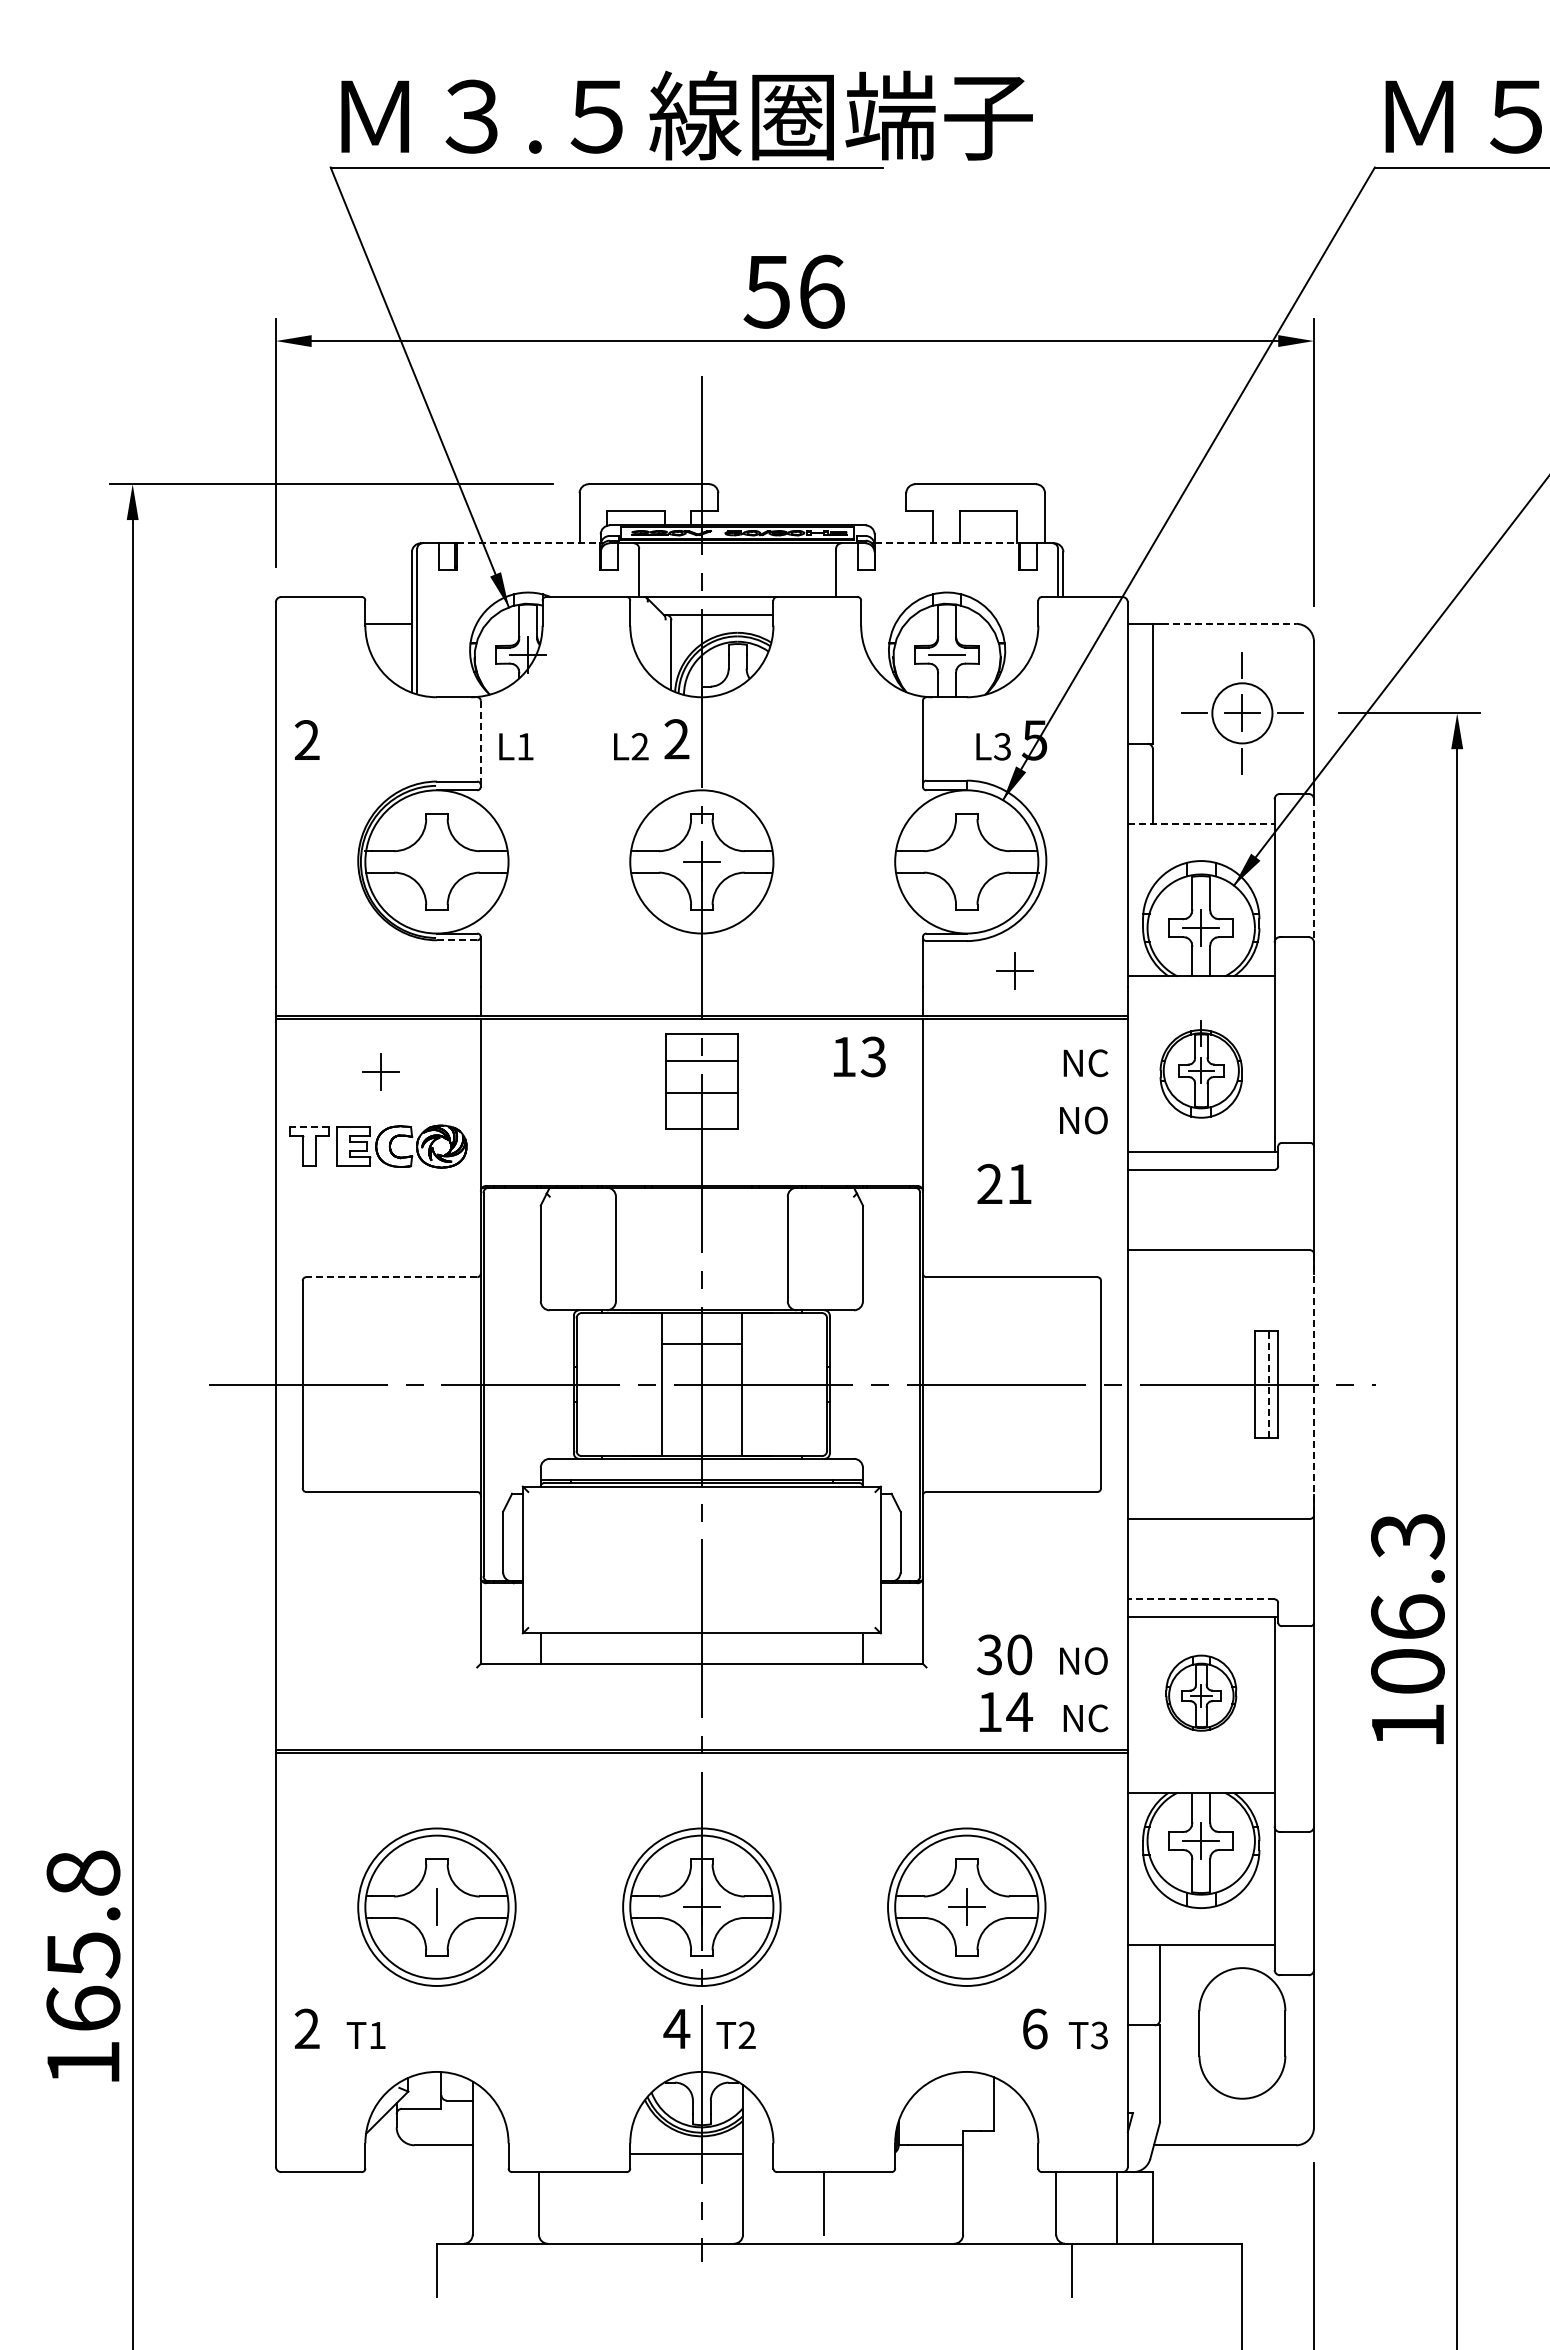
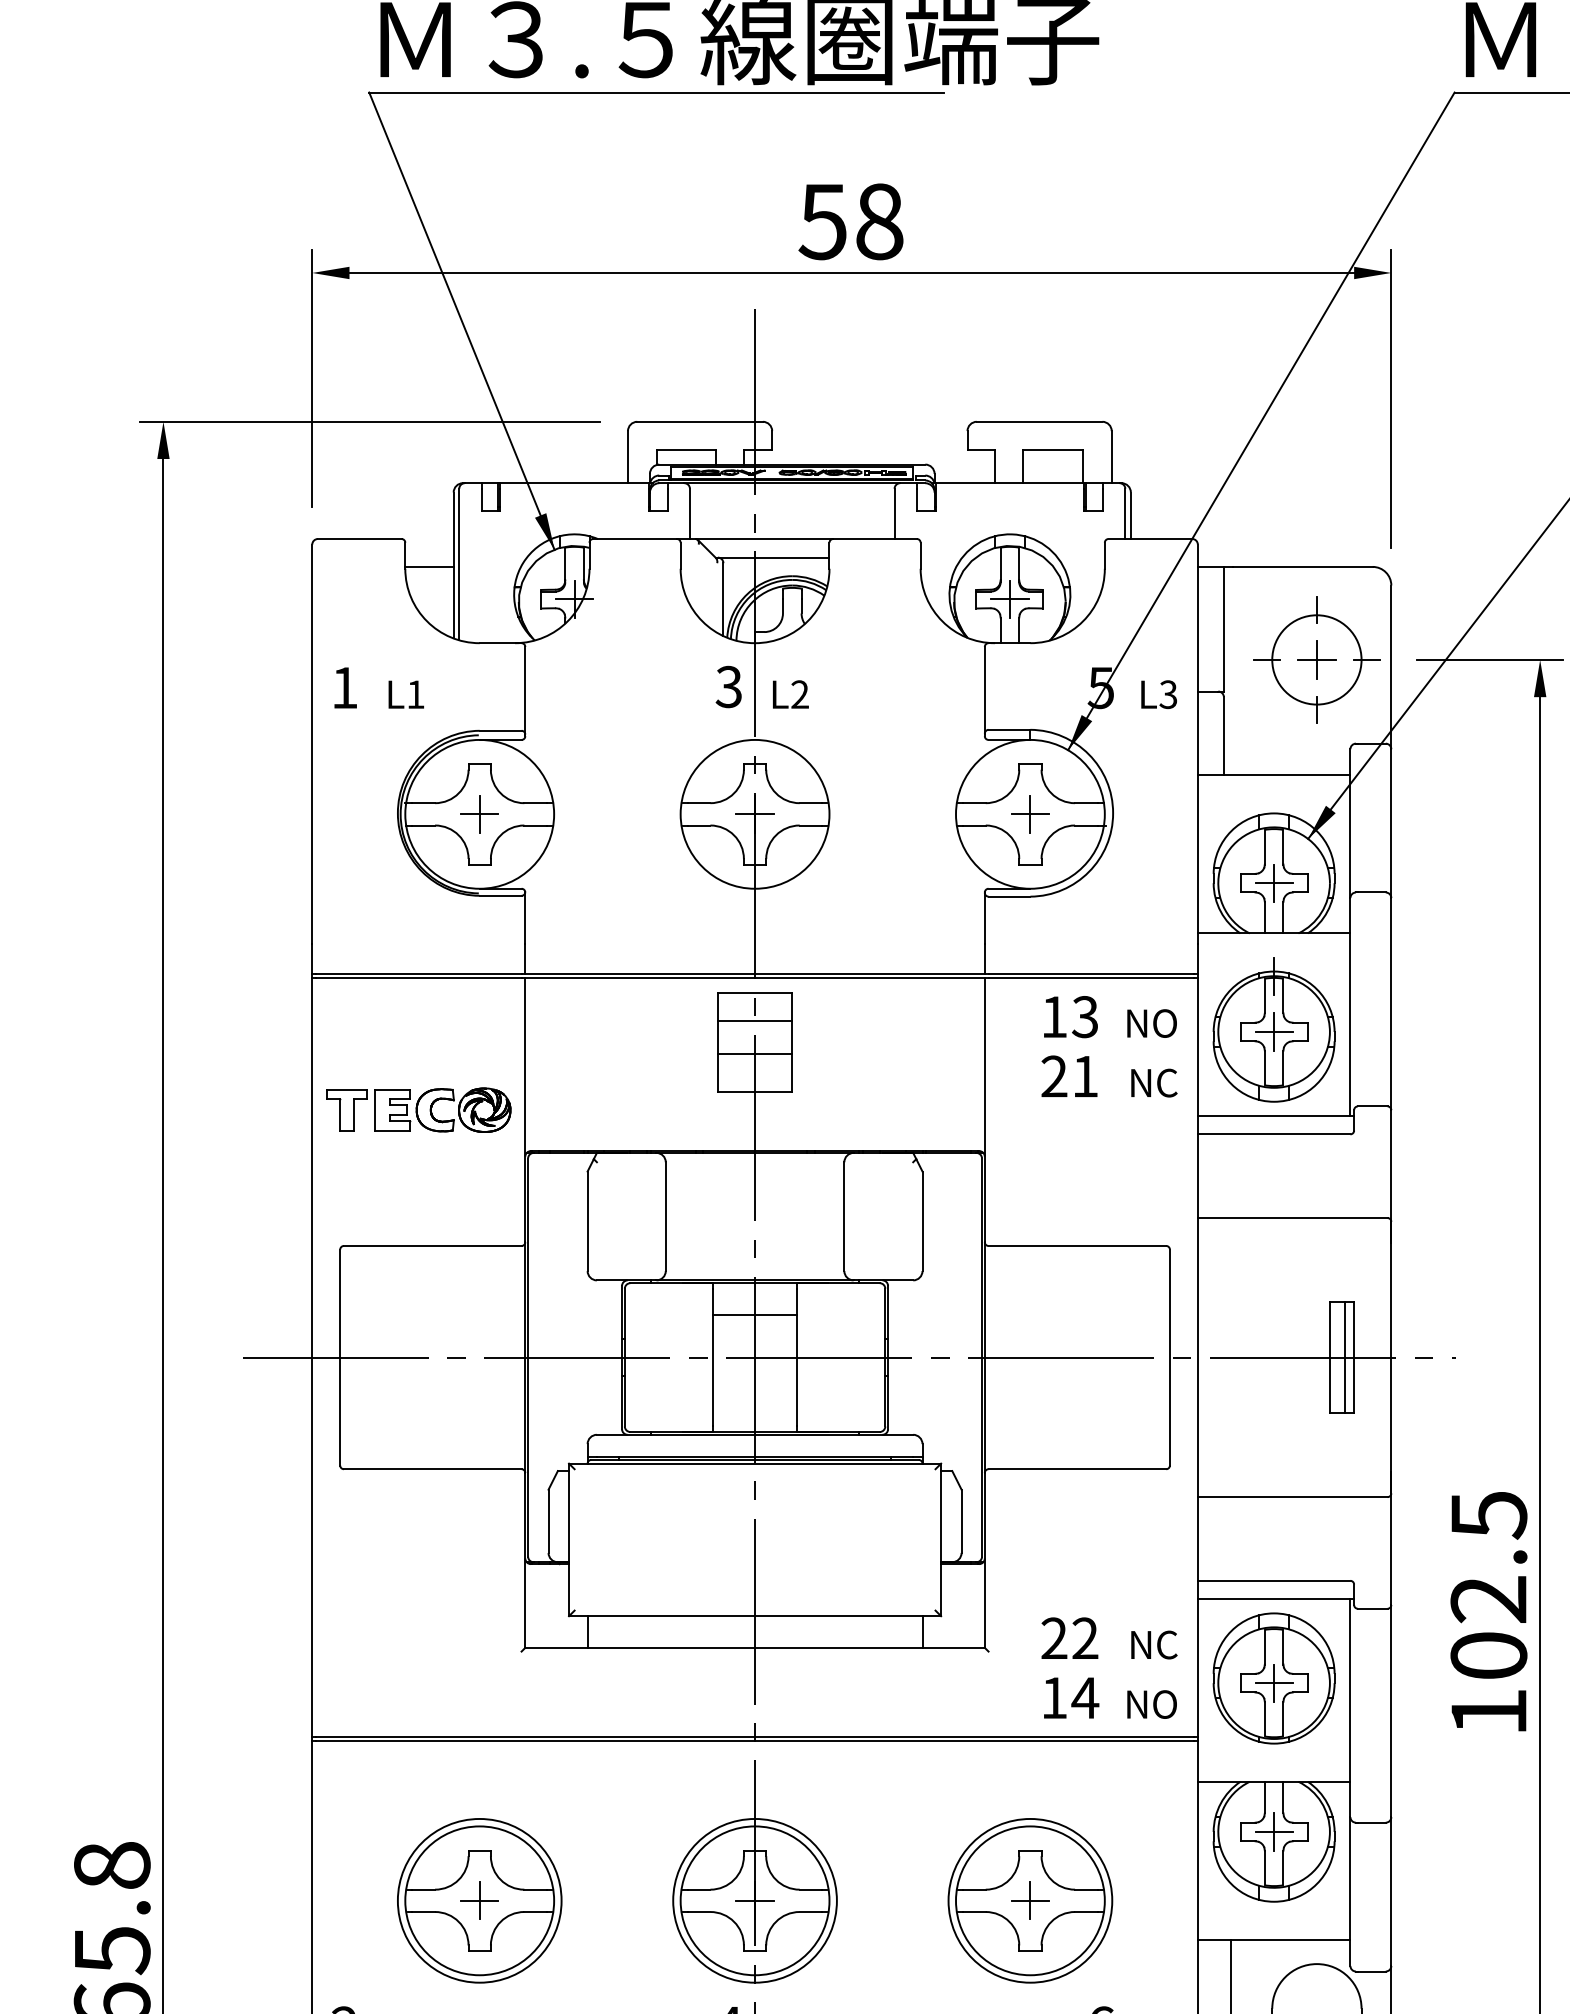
text: (821, 291) -> (879, 221), 56 -> 58
line: (528, 543) -> (574, 483), dashed -> solid
line: (947, 543) -> (1010, 483), dashed -> solid
line: (1229, 623) -> (1303, 566), dashed -> solid
line: (947, 654) -> (1010, 598), added
circle: (1242, 713) -> (1317, 660), size x1.43
text: (306, 739) -> (344, 687), 2 -> 1
text: (676, 739) -> (728, 687), 2 -> 3
line: (480, 743) -> (524, 691), dashed -> solid
text: (516, 746) -> (406, 694), moved
text: (631, 746) -> (791, 694), moved
text: (993, 746) -> (1159, 694), moved
line: (1201, 824) -> (1274, 775), dashed -> solid
line: (1314, 870) -> (1391, 823), dashed -> solid
line: (456, 940) -> (500, 896), dashed -> solid
part: (1014, 970) -> (1030, 813), moved
text: (859, 1056) -> (1070, 1016), moved
text: (1084, 1063) -> (1152, 1023), NC -> NO
part: (1201, 1069) -> (1274, 1030), size x1.43
part: (380, 1071) -> (479, 813), moved
text: (1084, 1120) -> (1152, 1083), NO -> NC
line: (308, 1126) -> (346, 1089), dashed -> solid
text: (1004, 1183) -> (1069, 1075), moved
line: (391, 1277) -> (432, 1246), dashed -> solid
line: (1269, 1384) -> (1345, 1357), dashed -> solid
line: (1314, 1384) -> (1391, 1357), dashed -> solid
text: (1407, 1576) -> (1488, 1557), 106.3 -> 102.5
line: (1200, 1599) -> (1273, 1580), dashed -> solid
text: (1004, 1654) -> (1069, 1638), 30 -> 22
text: (1084, 1660) -> (1152, 1644), NO -> NC
part: (1201, 1692) -> (1274, 1677), size x1.67
text: (1084, 1718) -> (1152, 1704), NC -> NO
line: (436, 1907) -> (479, 1901), added

